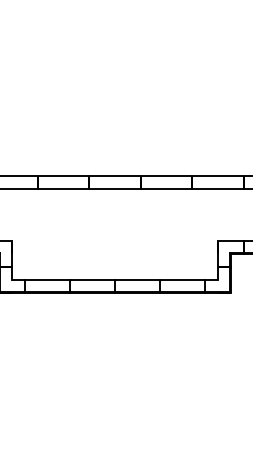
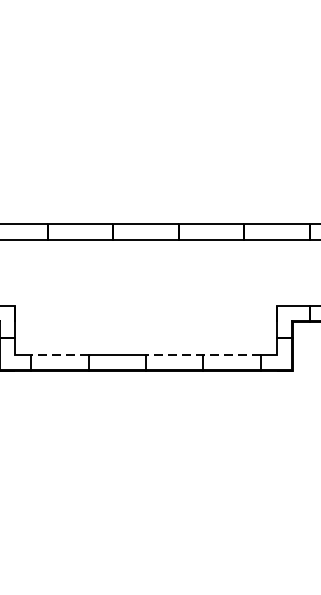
line: (47, 279) -> (60, 354), solid -> dashed
line: (159, 279) -> (202, 354), solid -> dashed

